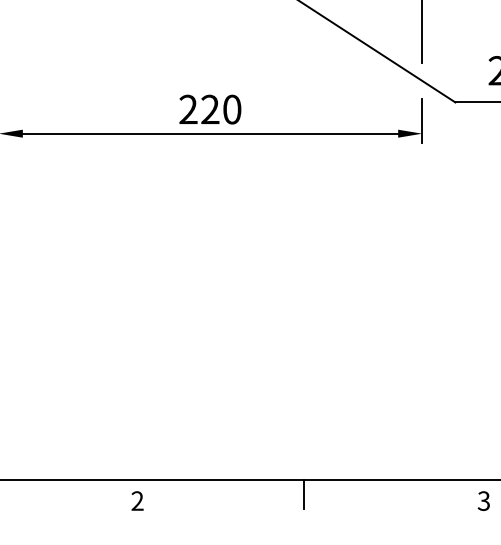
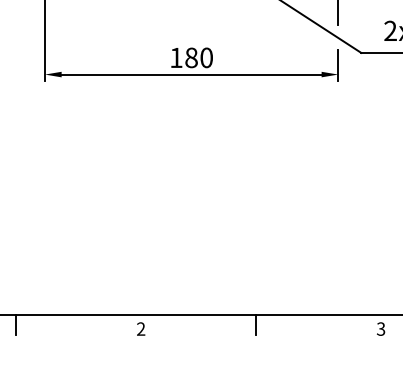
text: (198, 109) -> (183, 57), 220 -> 180

